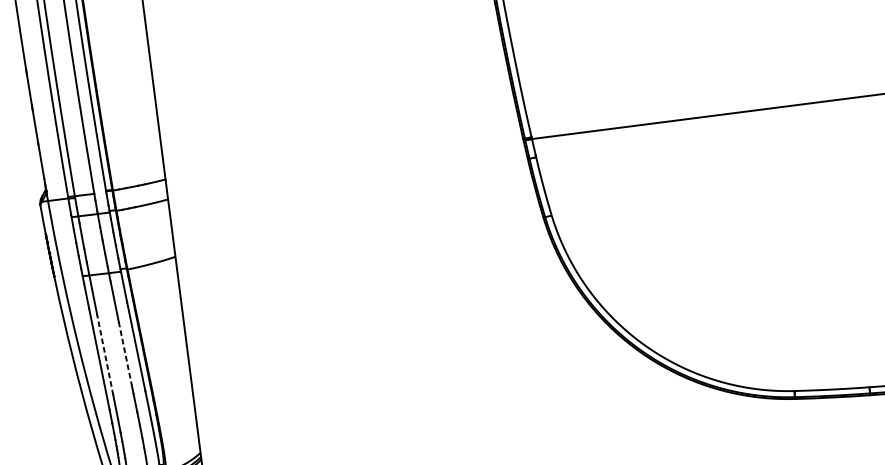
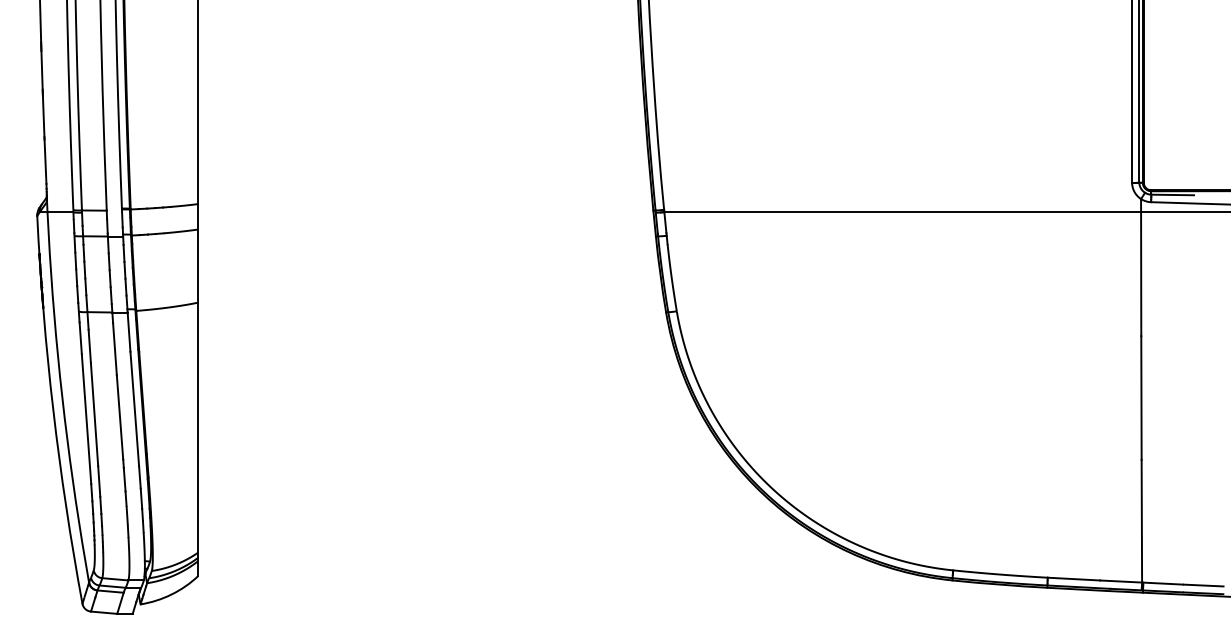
line: (125, 354) -> (120, 417), dashed -> solid
line: (105, 355) -> (94, 414), dashed -> solid

